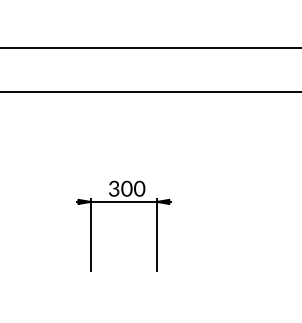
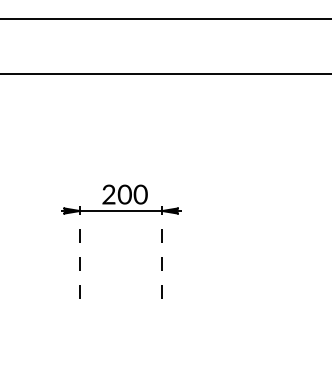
text: (114, 191) -> (109, 198), 300 -> 200
line: (90, 234) -> (79, 251), solid -> dashed
line: (156, 234) -> (161, 251), solid -> dashed

